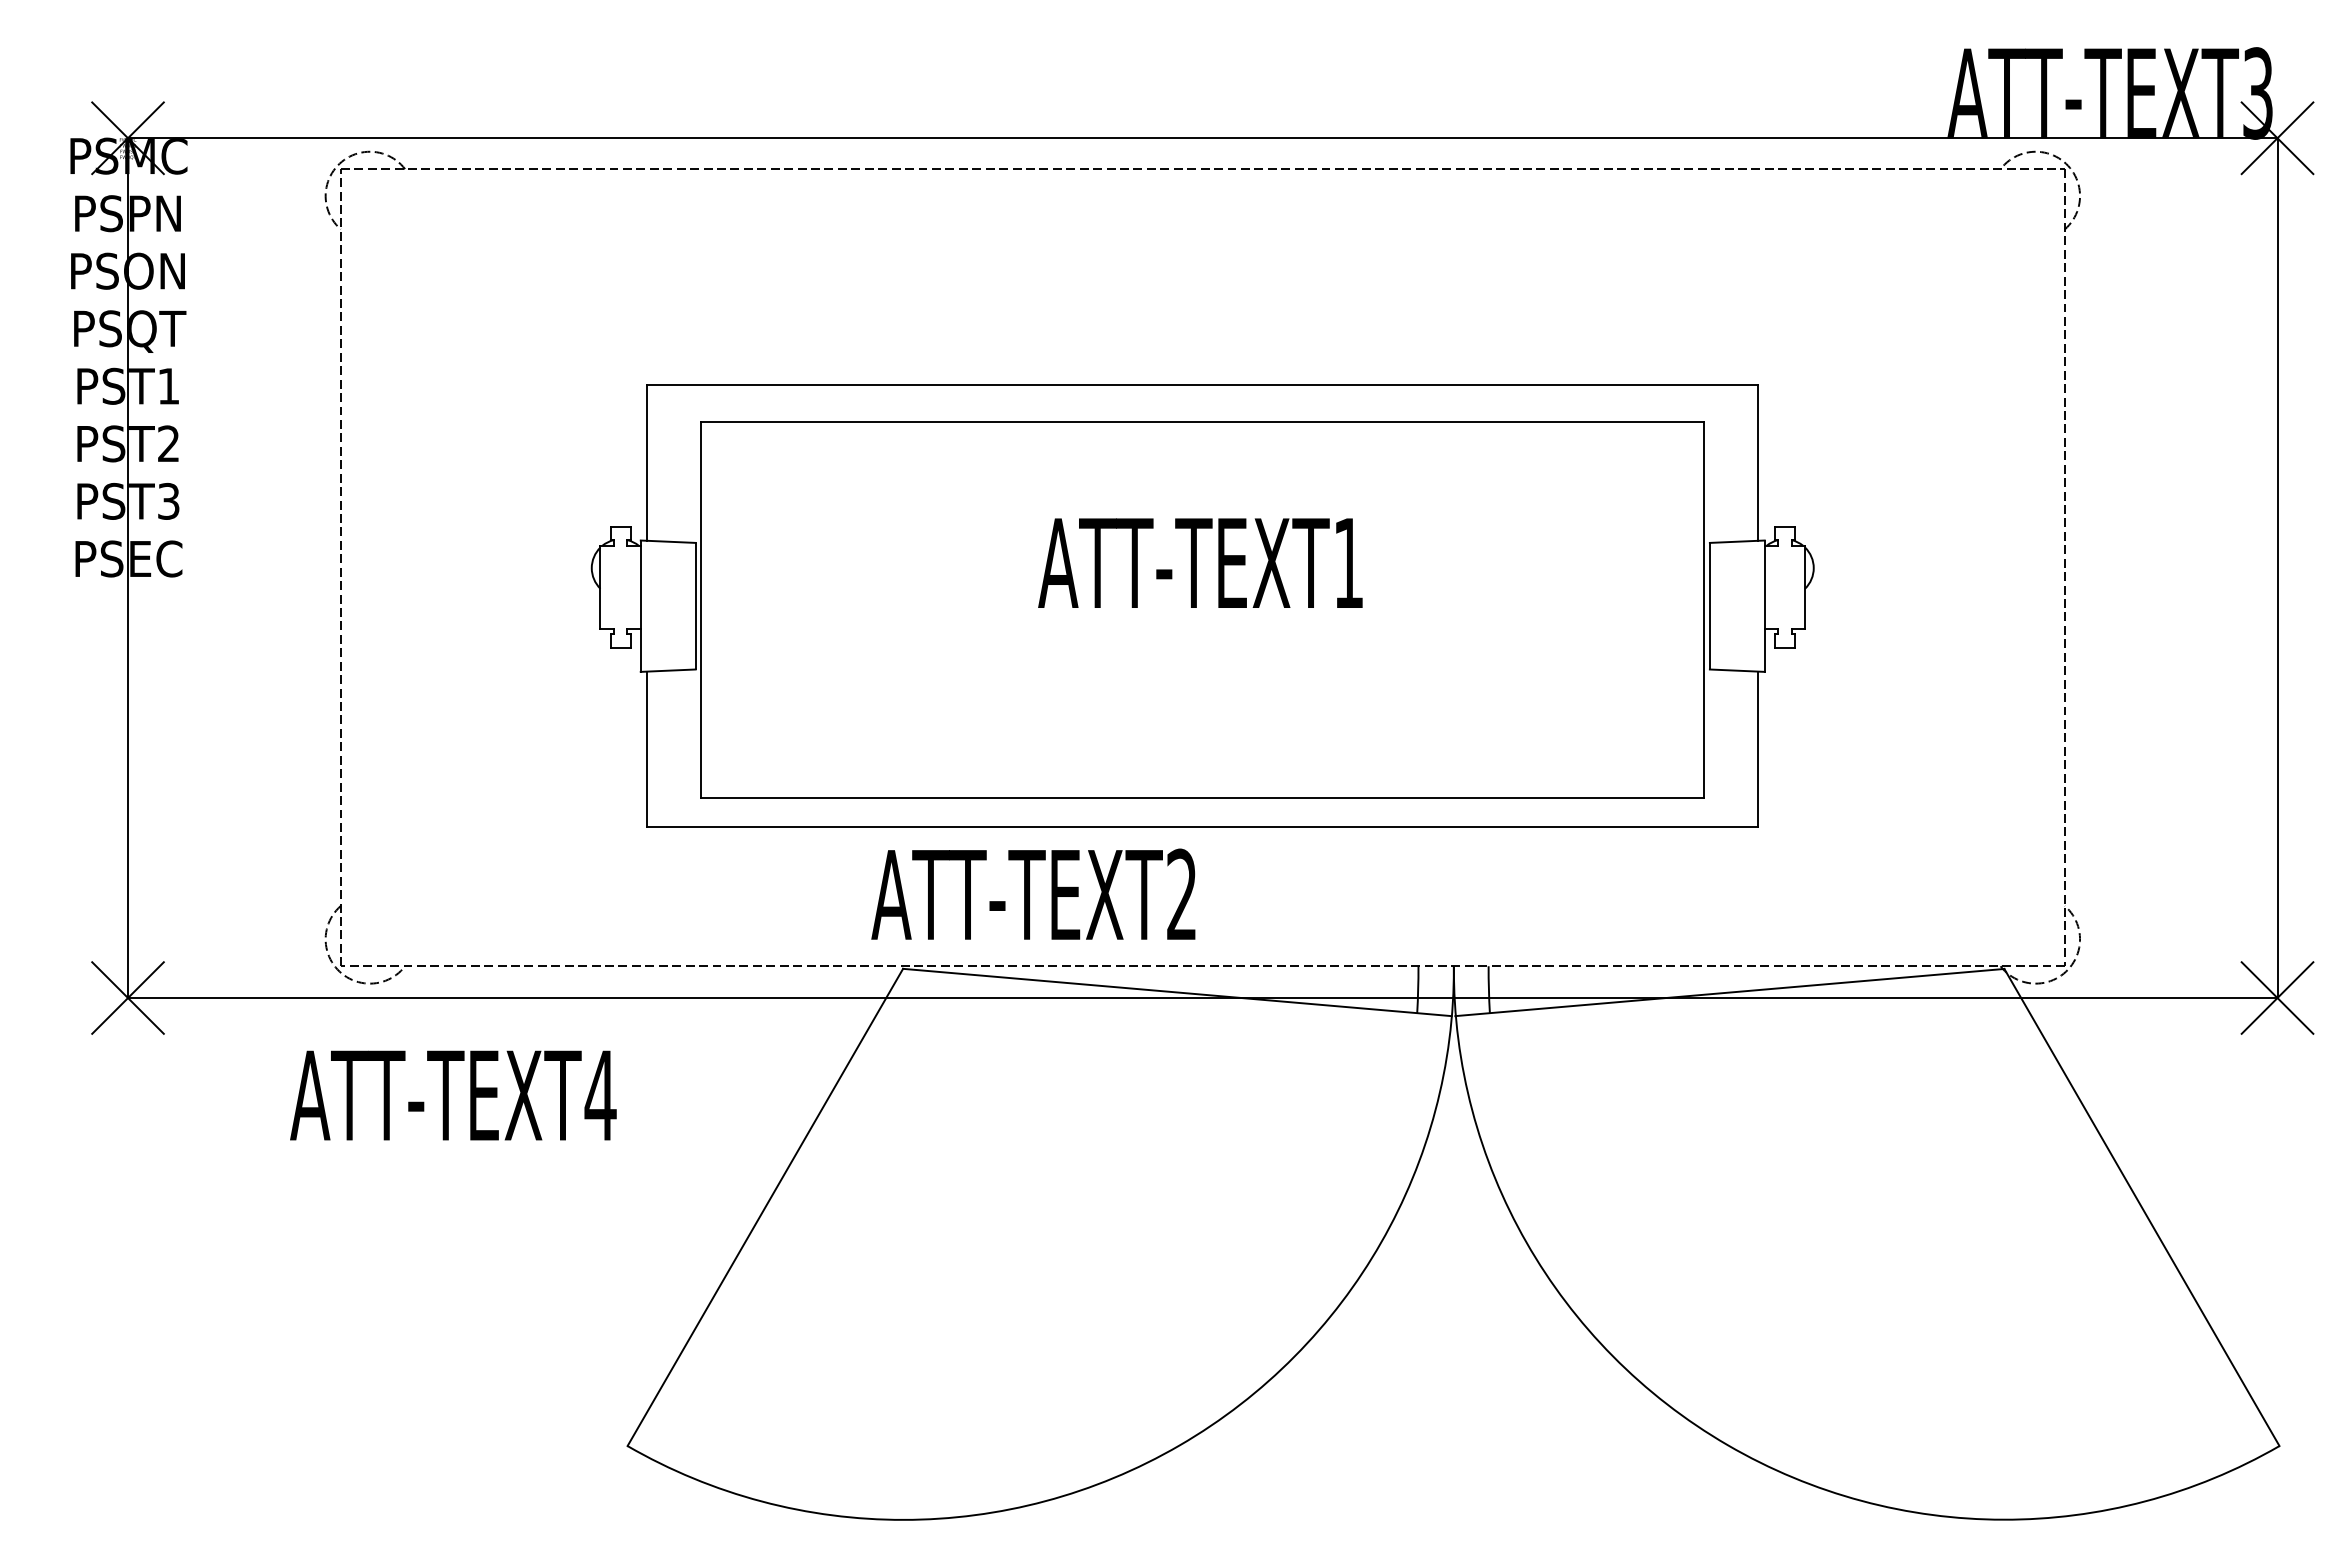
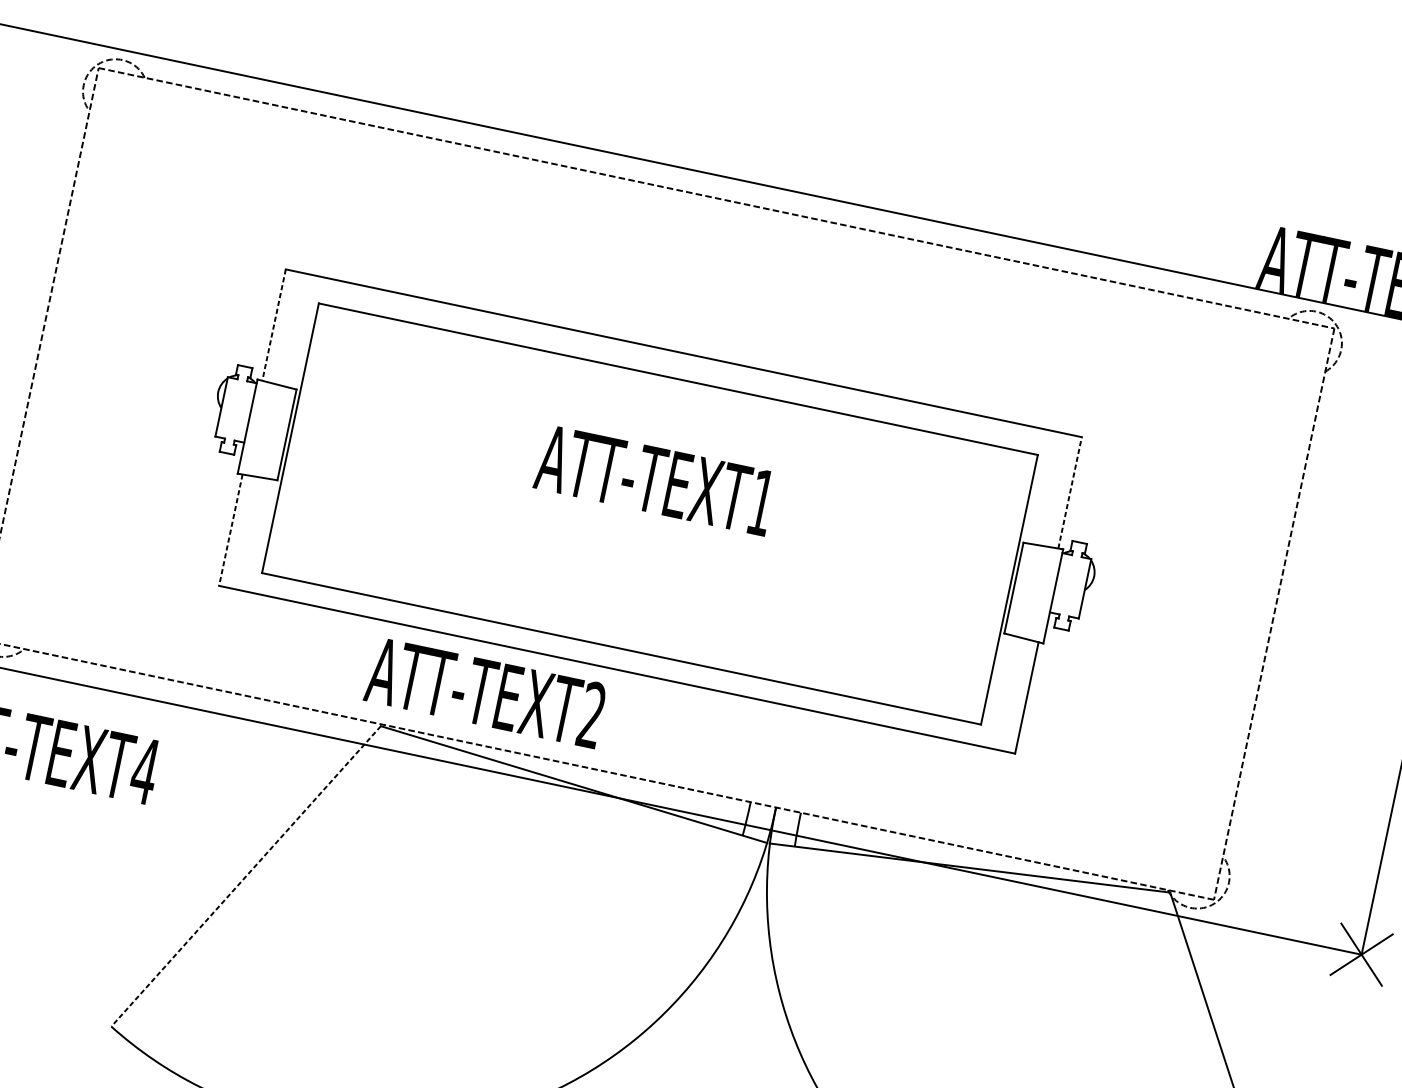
line: (647, 463) -> (274, 325), solid -> dashed
line: (1758, 463) -> (1070, 493), solid -> dashed
line: (647, 749) -> (230, 530), solid -> dashed
line: (765, 1207) -> (246, 876), solid -> dashed

